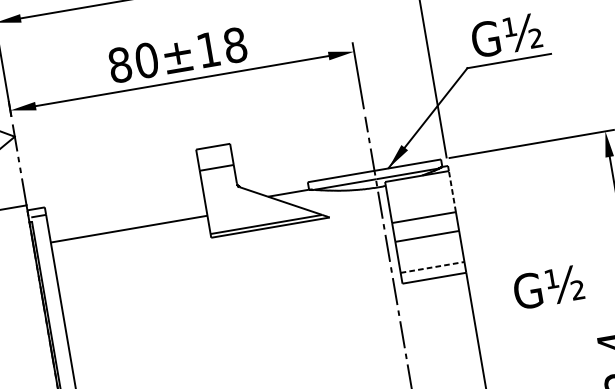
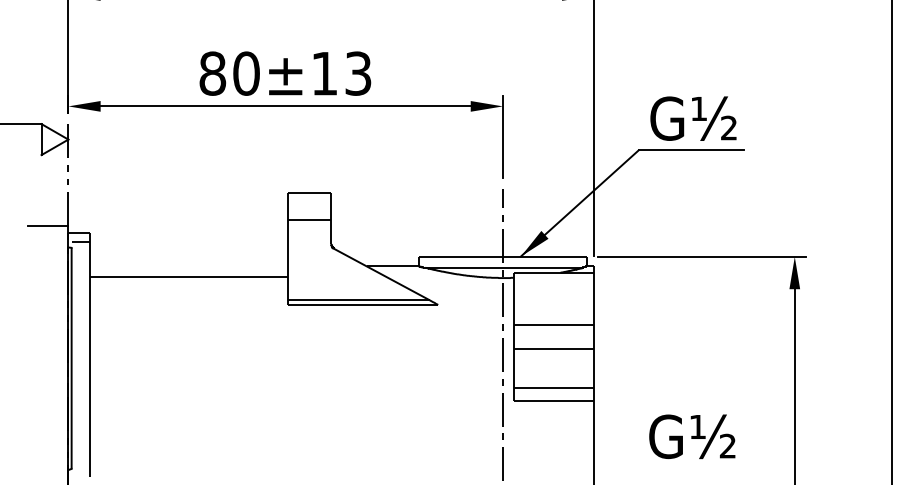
text: (235, 45) -> (358, 73), 80±18 -> 80±13
line: (452, 191) -> (594, 298), dashed -> solid
line: (432, 267) -> (554, 387), dashed -> solid

